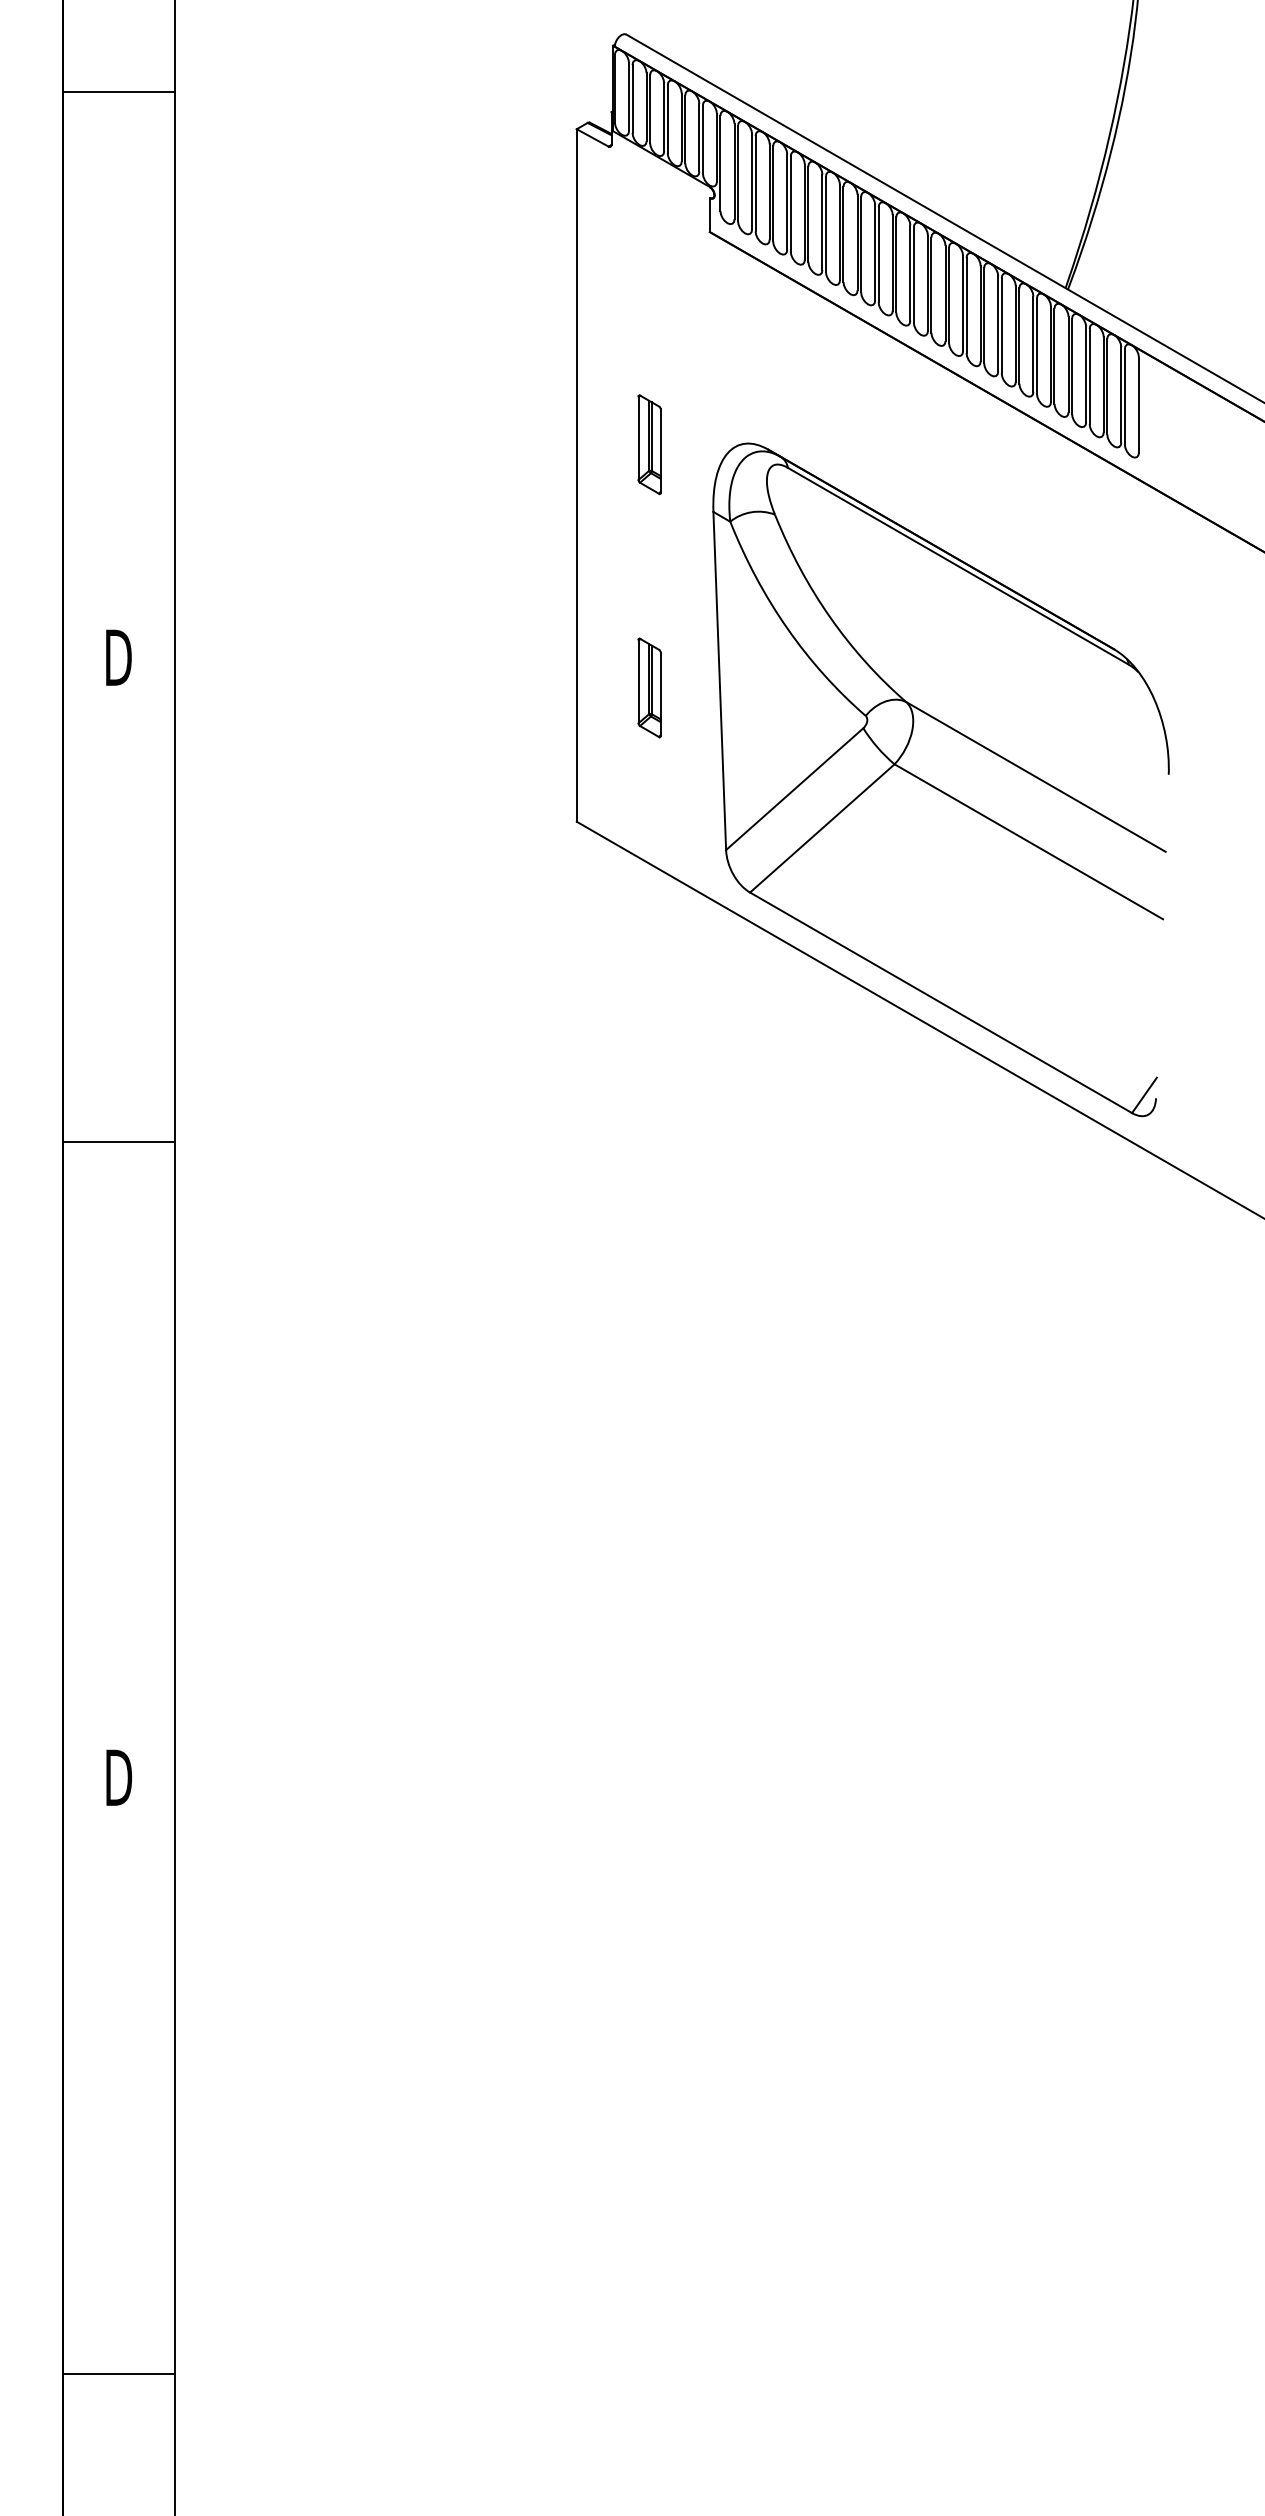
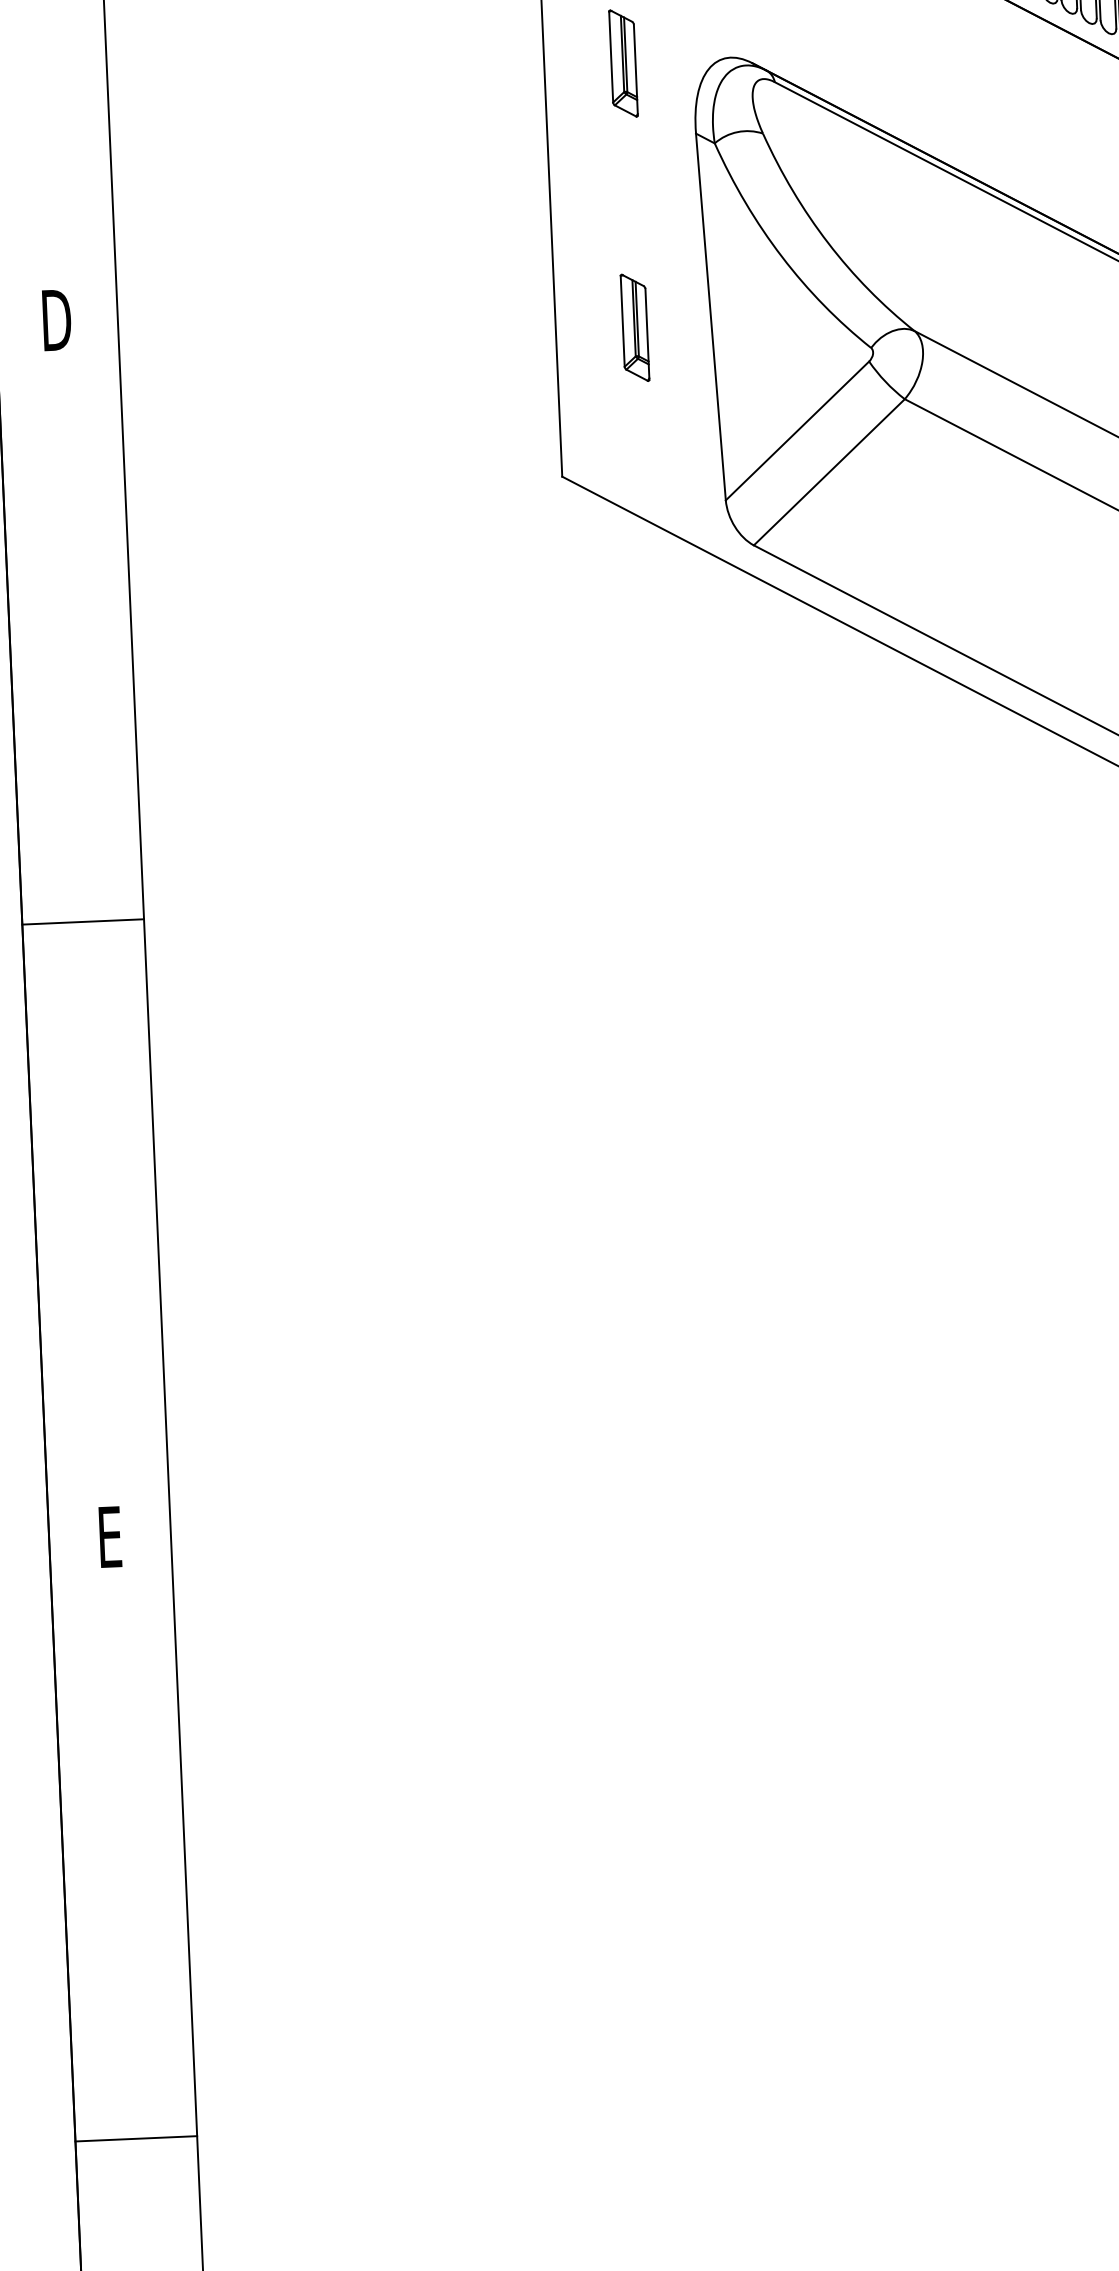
line: (118, 1141) -> (82, 921), moved
text: (119, 1777) -> (110, 1536), D -> E
line: (118, 2373) -> (135, 2138), moved

